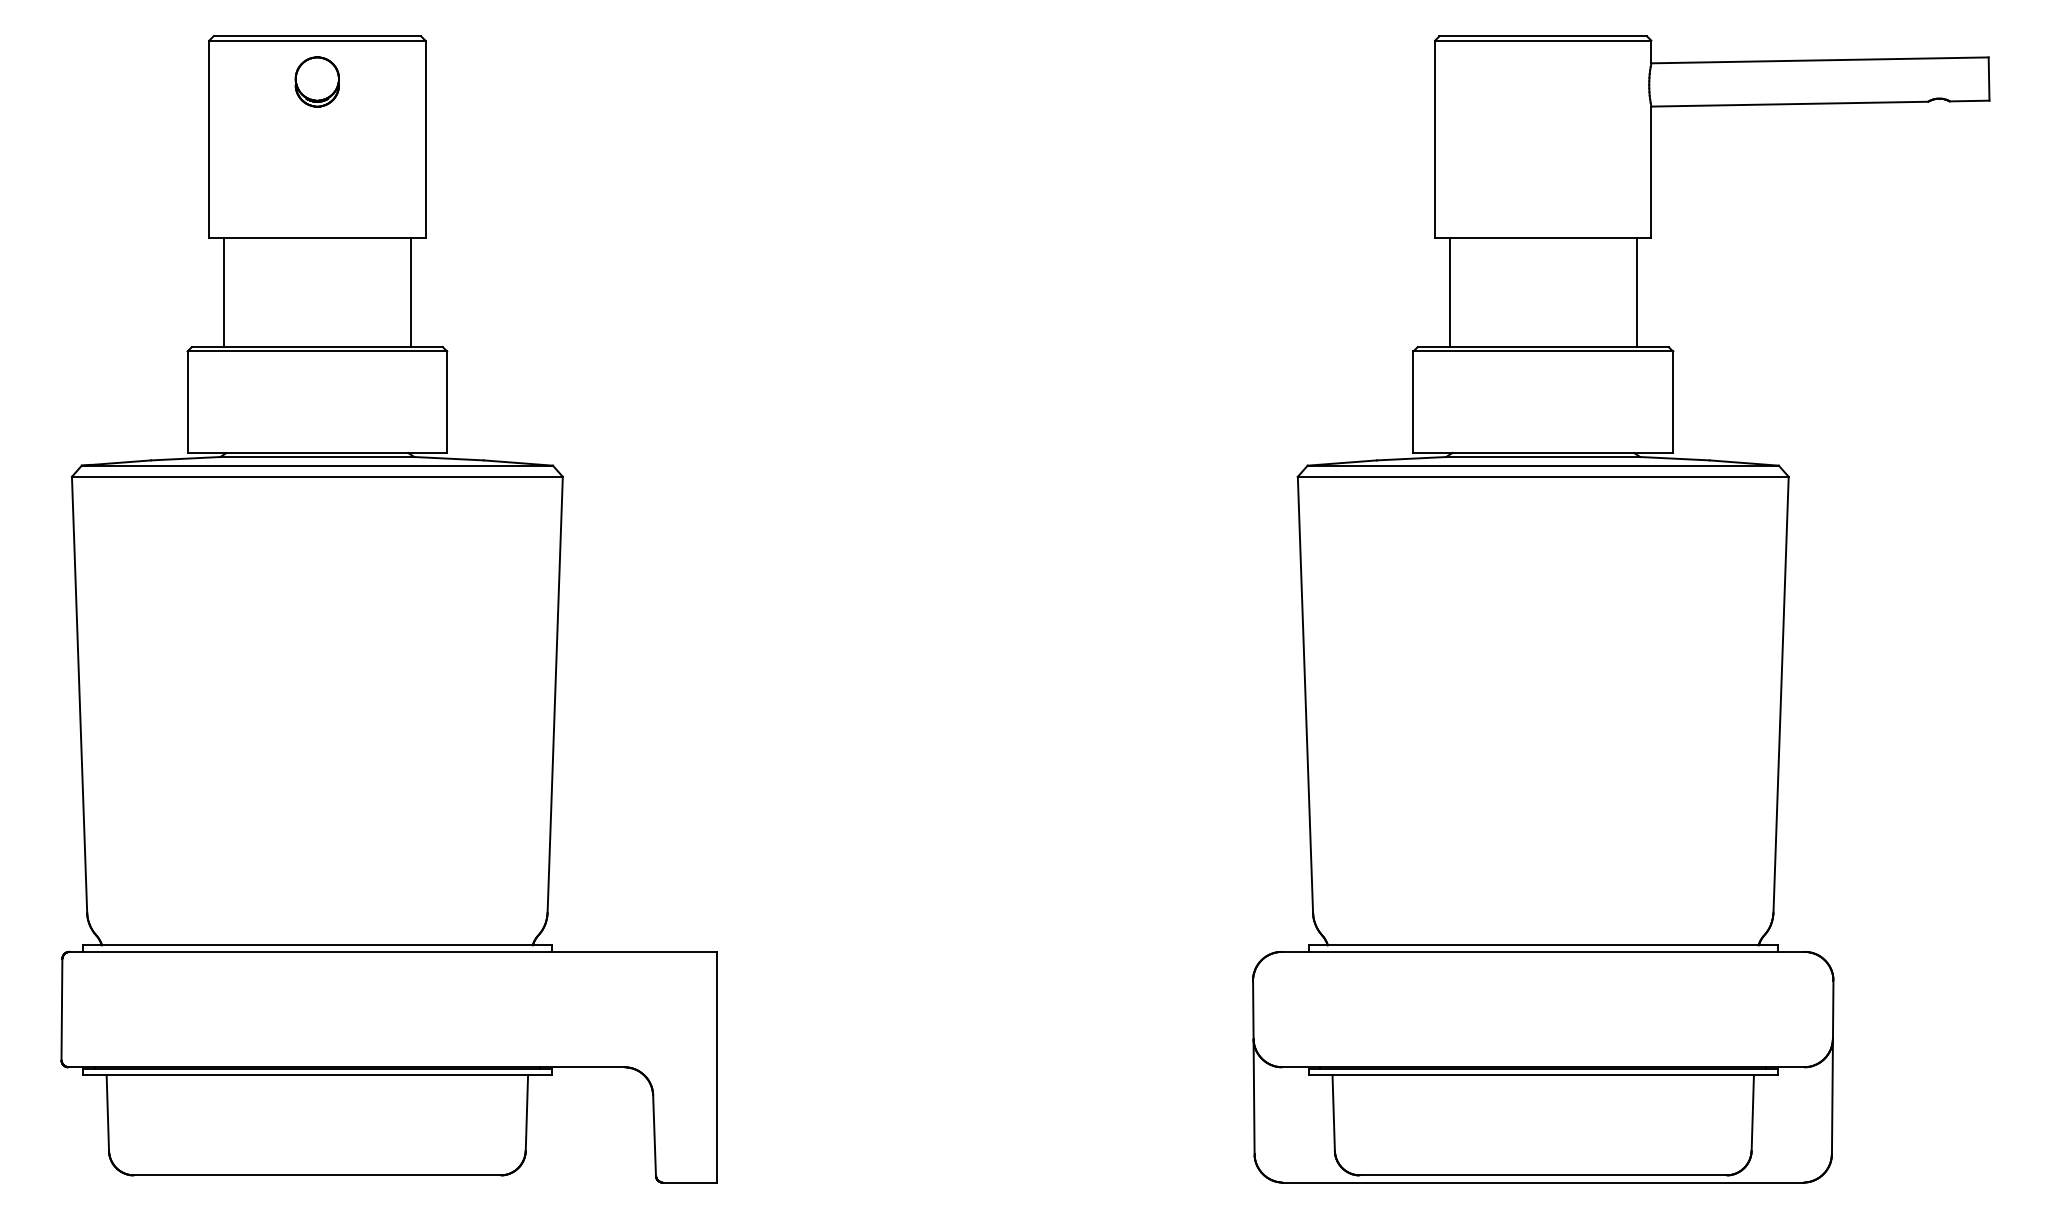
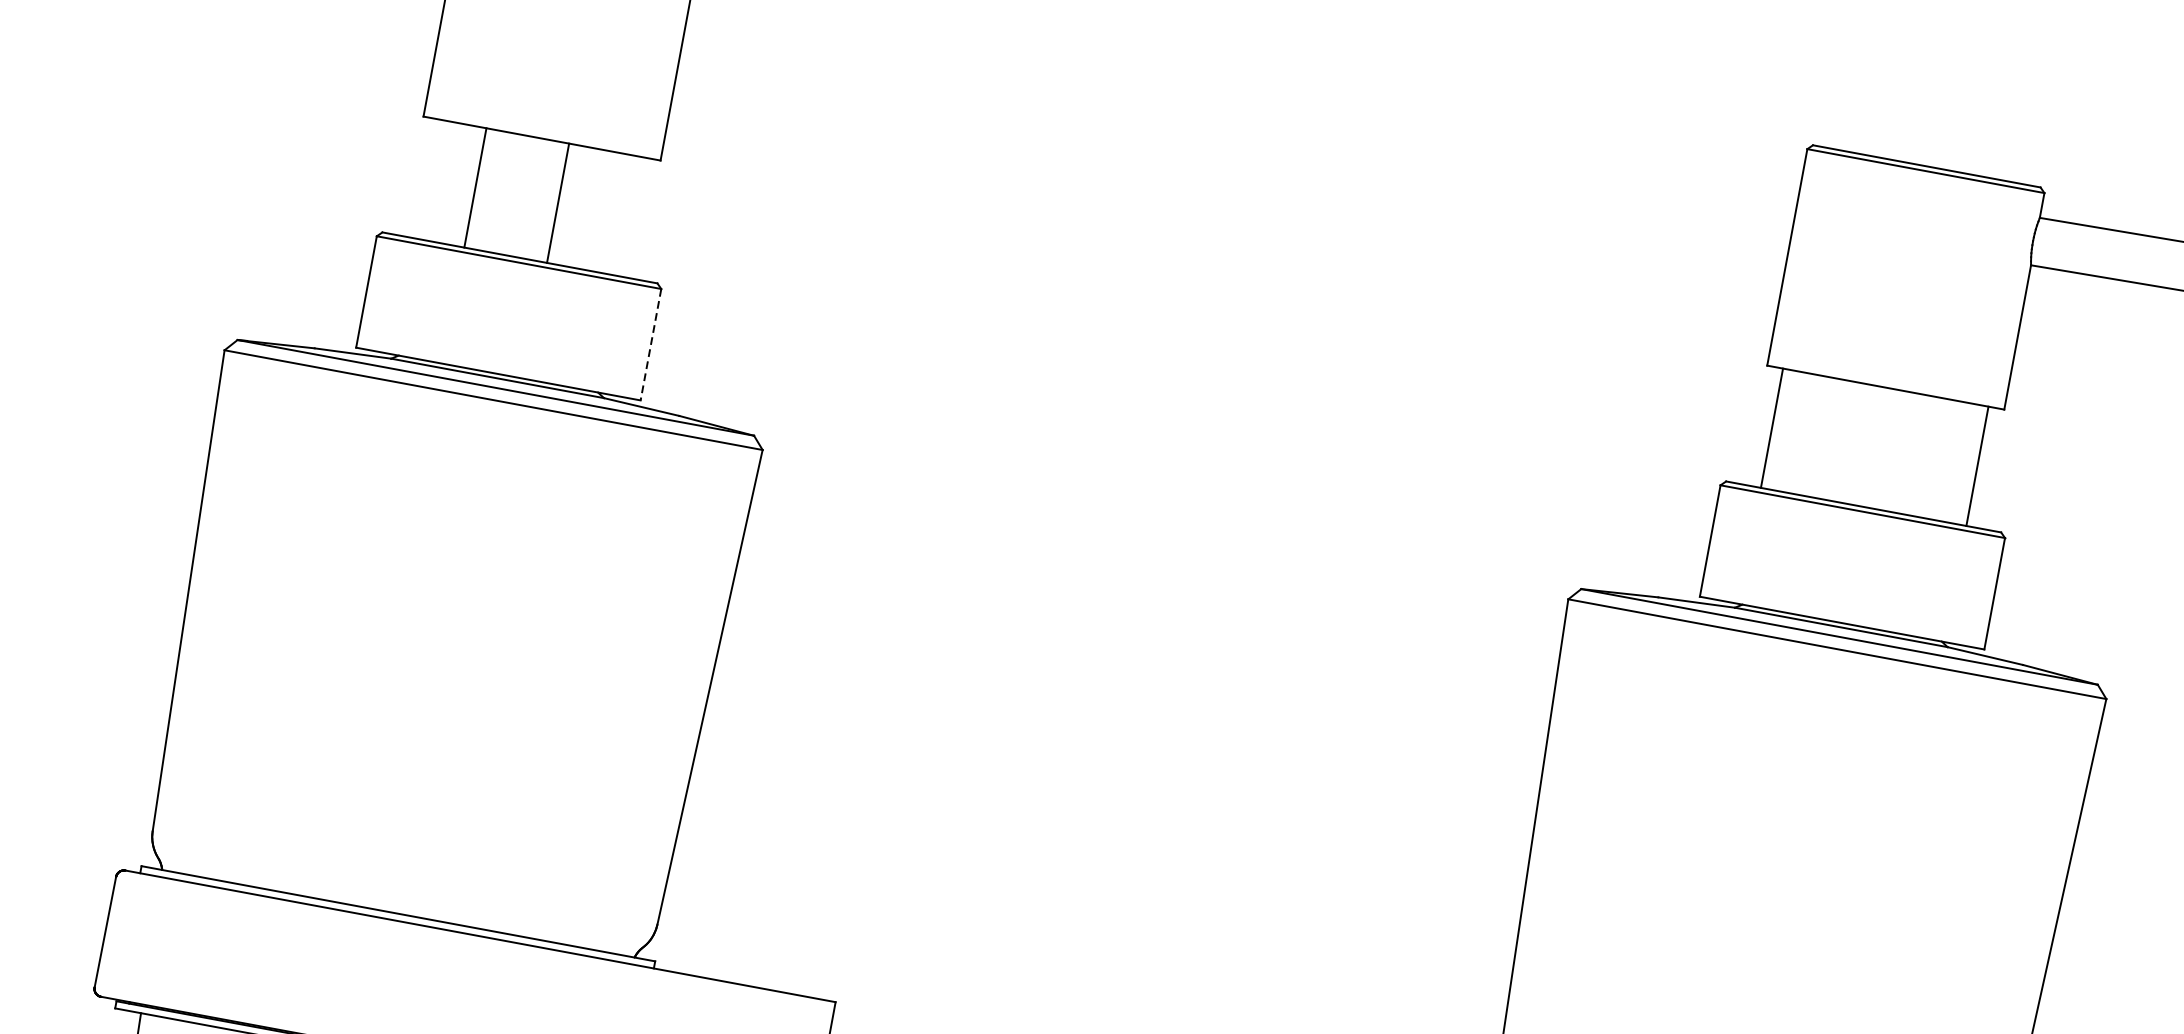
line: (223, 292) -> (475, 187), moved
line: (411, 292) -> (558, 203), moved
line: (447, 402) -> (651, 345), solid -> dashed

